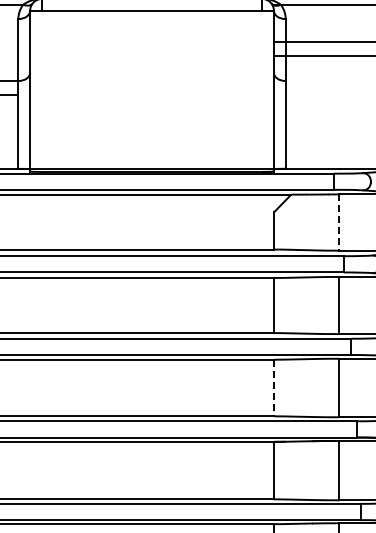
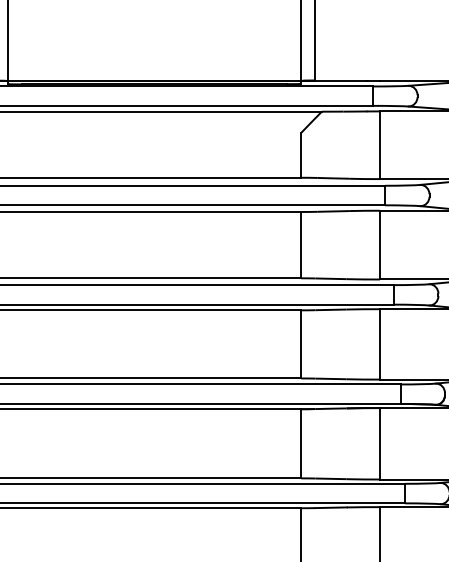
line: (339, 223) -> (379, 146), dashed -> solid
line: (274, 388) -> (301, 344), dashed -> solid

